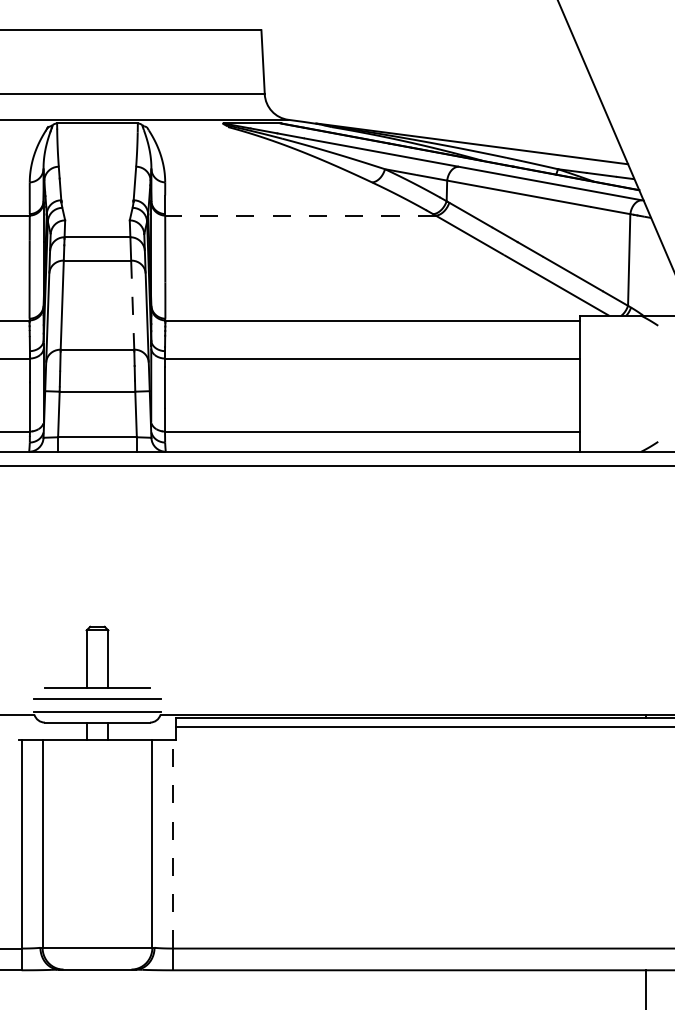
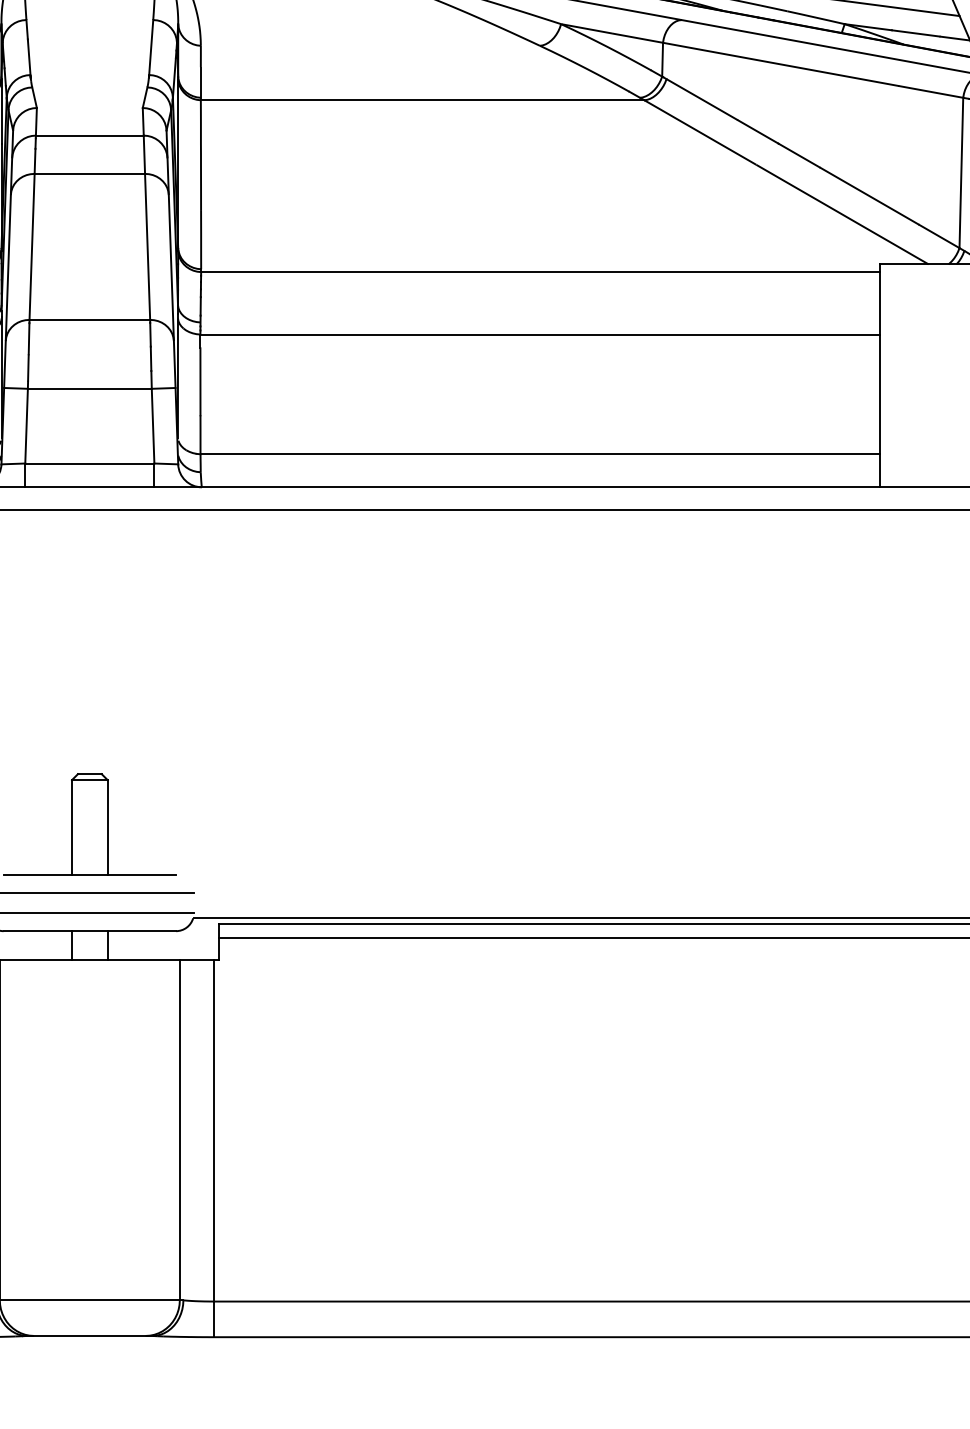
line: (300, 215) -> (422, 100), dashed -> solid
line: (132, 305) -> (147, 247), dashed -> solid
line: (173, 843) -> (214, 1129), dashed -> solid

